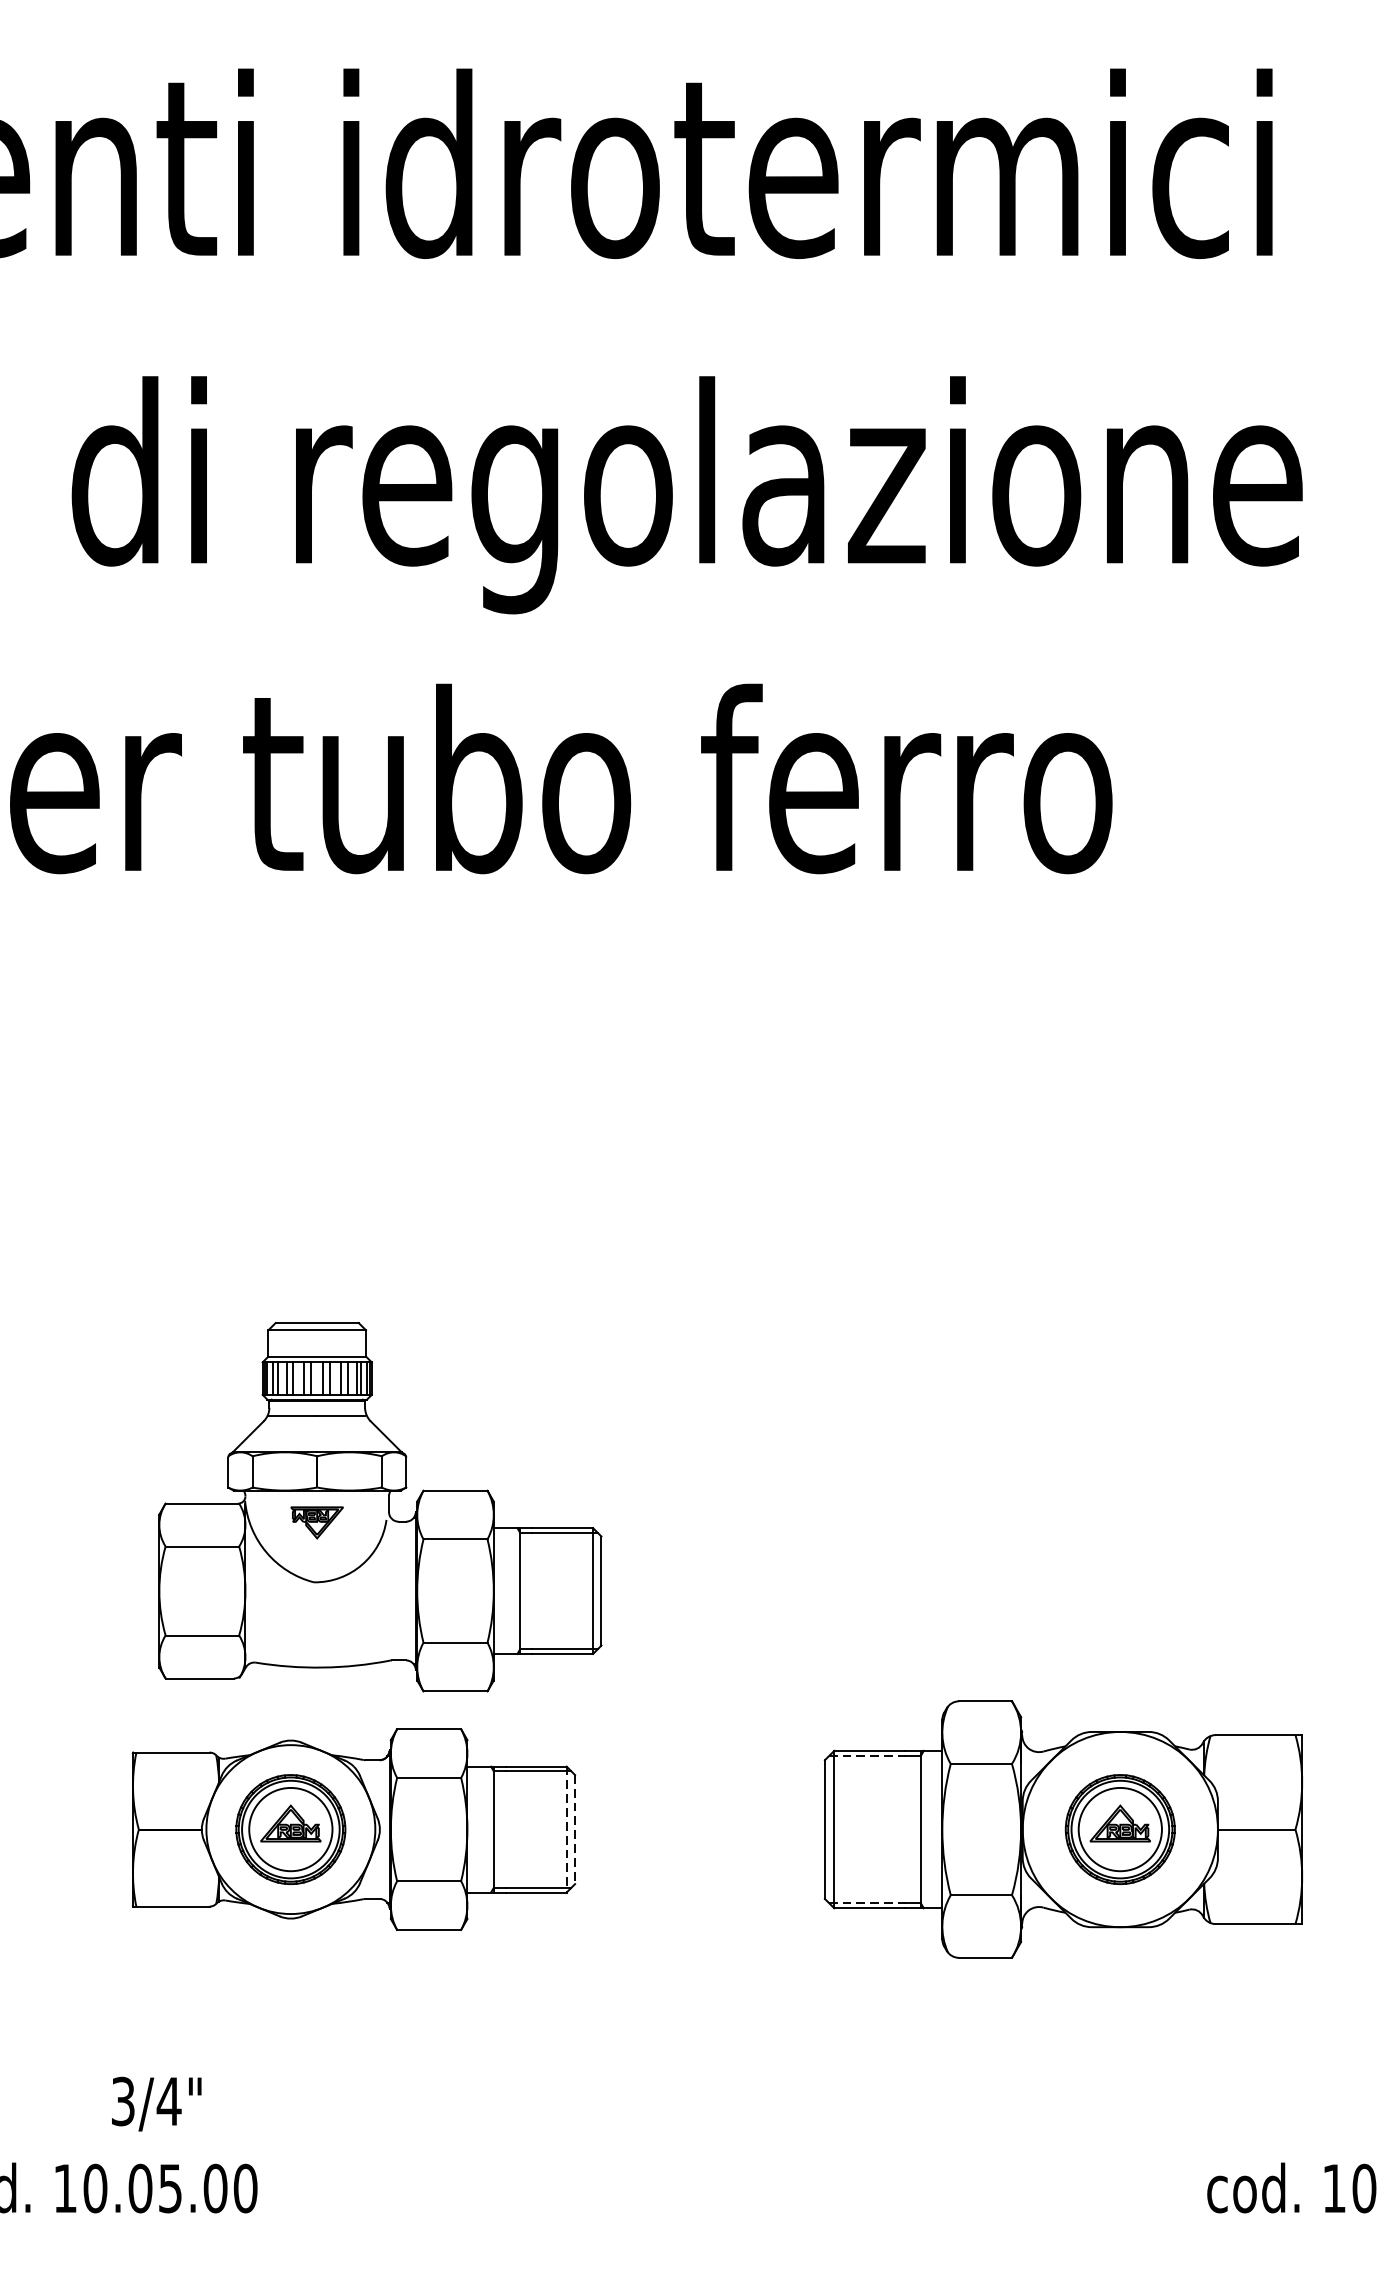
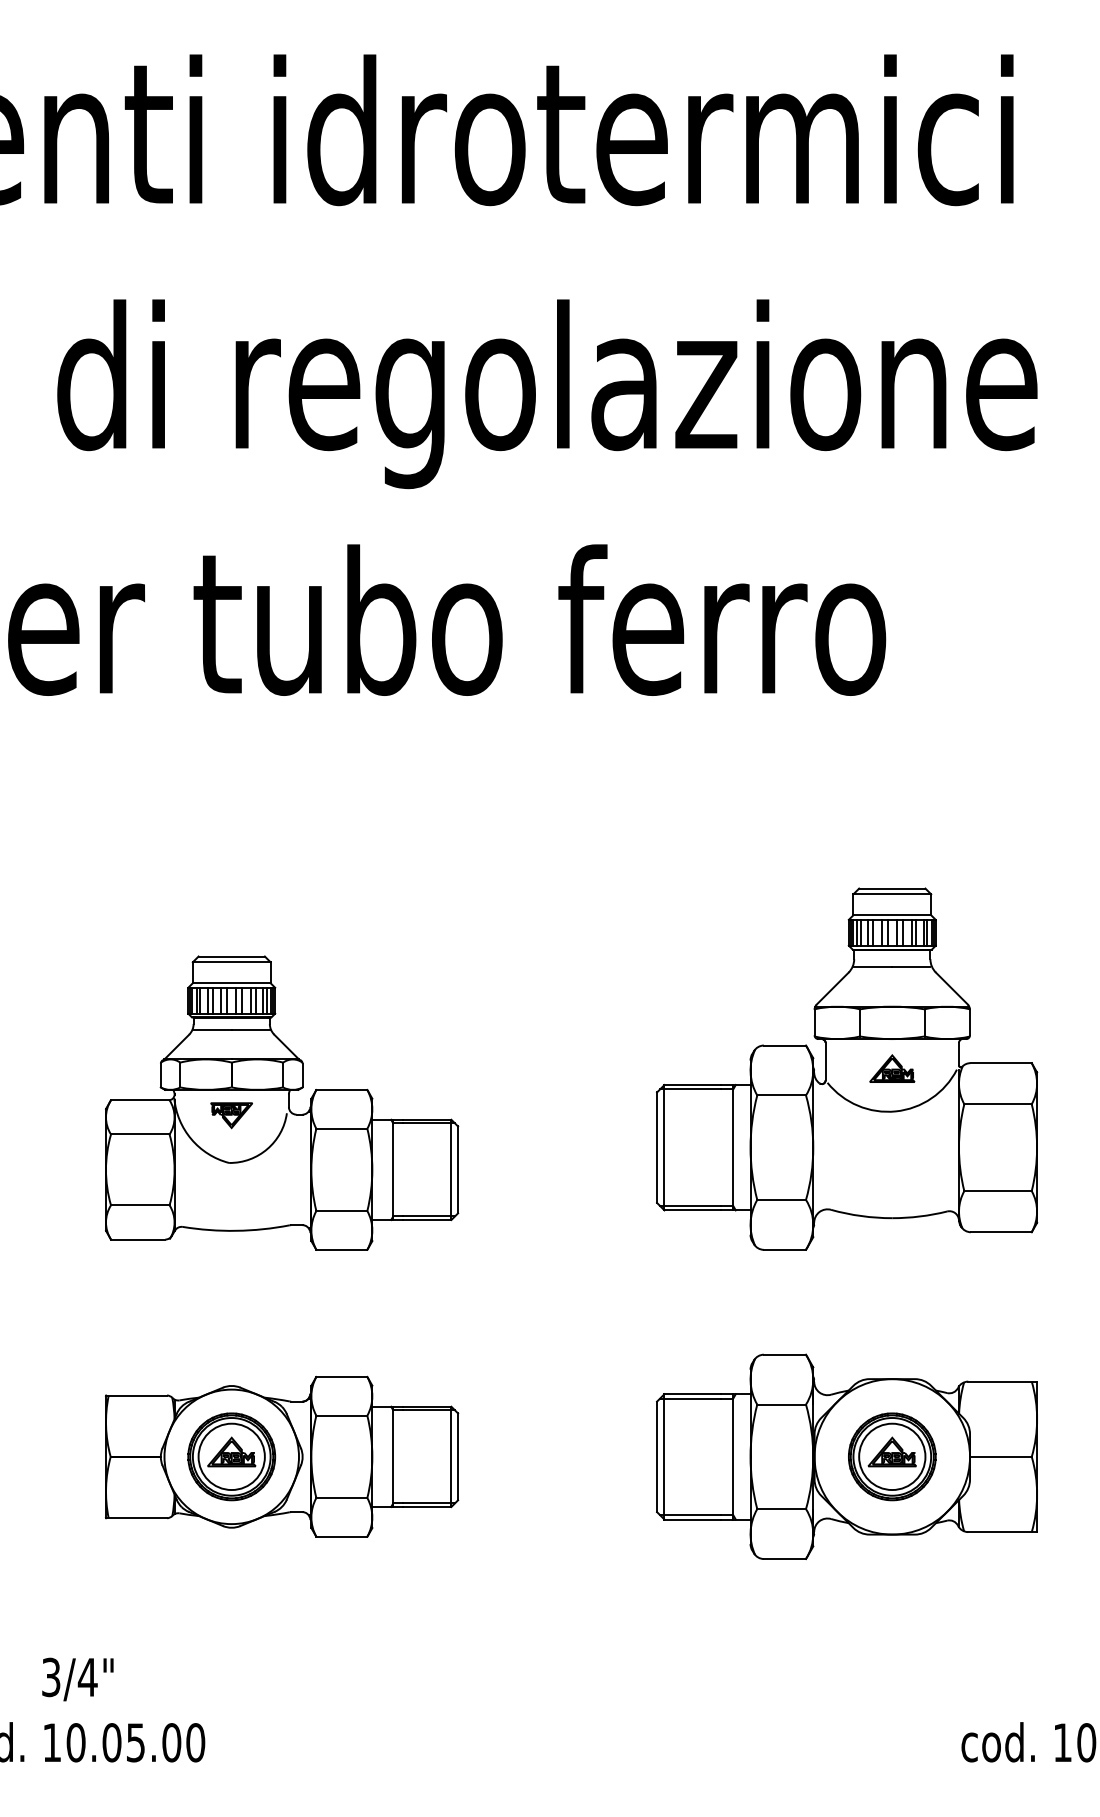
part: (1064, 1341) -> (847, 1068), added
part: (380, 1506) -> (282, 1102), moved
line: (868, 1756) -> (691, 1398), dashed -> solid
line: (566, 1830) -> (451, 1457), dashed -> solid
line: (575, 1830) -> (458, 1457), dashed -> solid
line: (868, 1903) -> (691, 1515), dashed -> solid
text: (156, 2104) -> (77, 1679), moved

